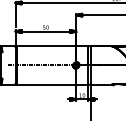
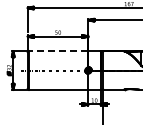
line: (46, 46) -> (58, 51), solid -> dashed

